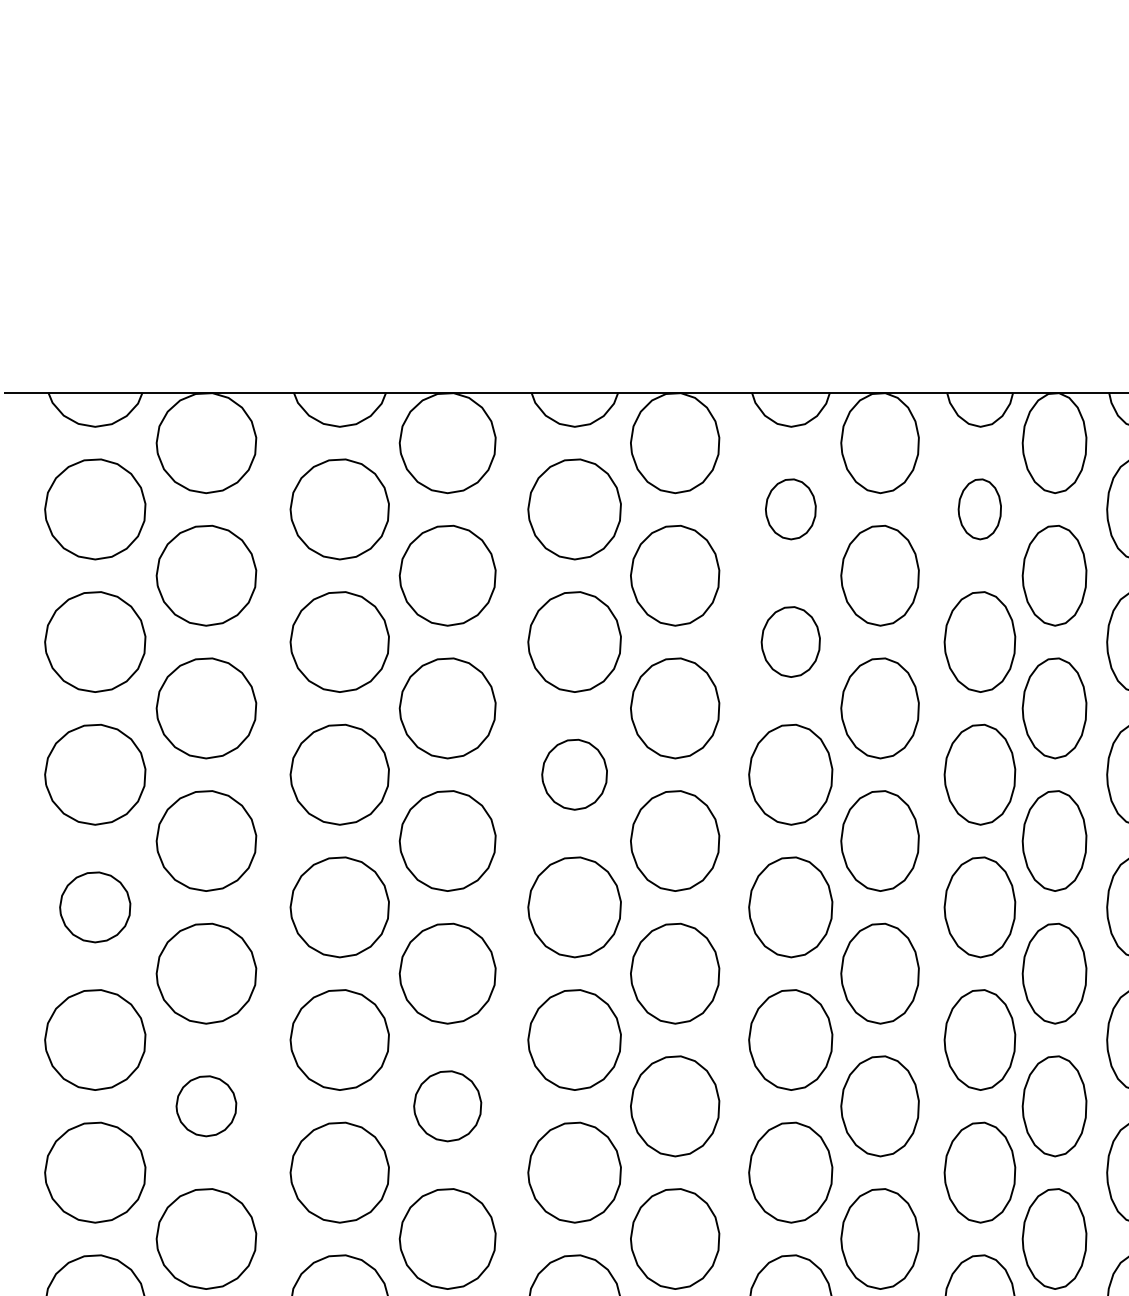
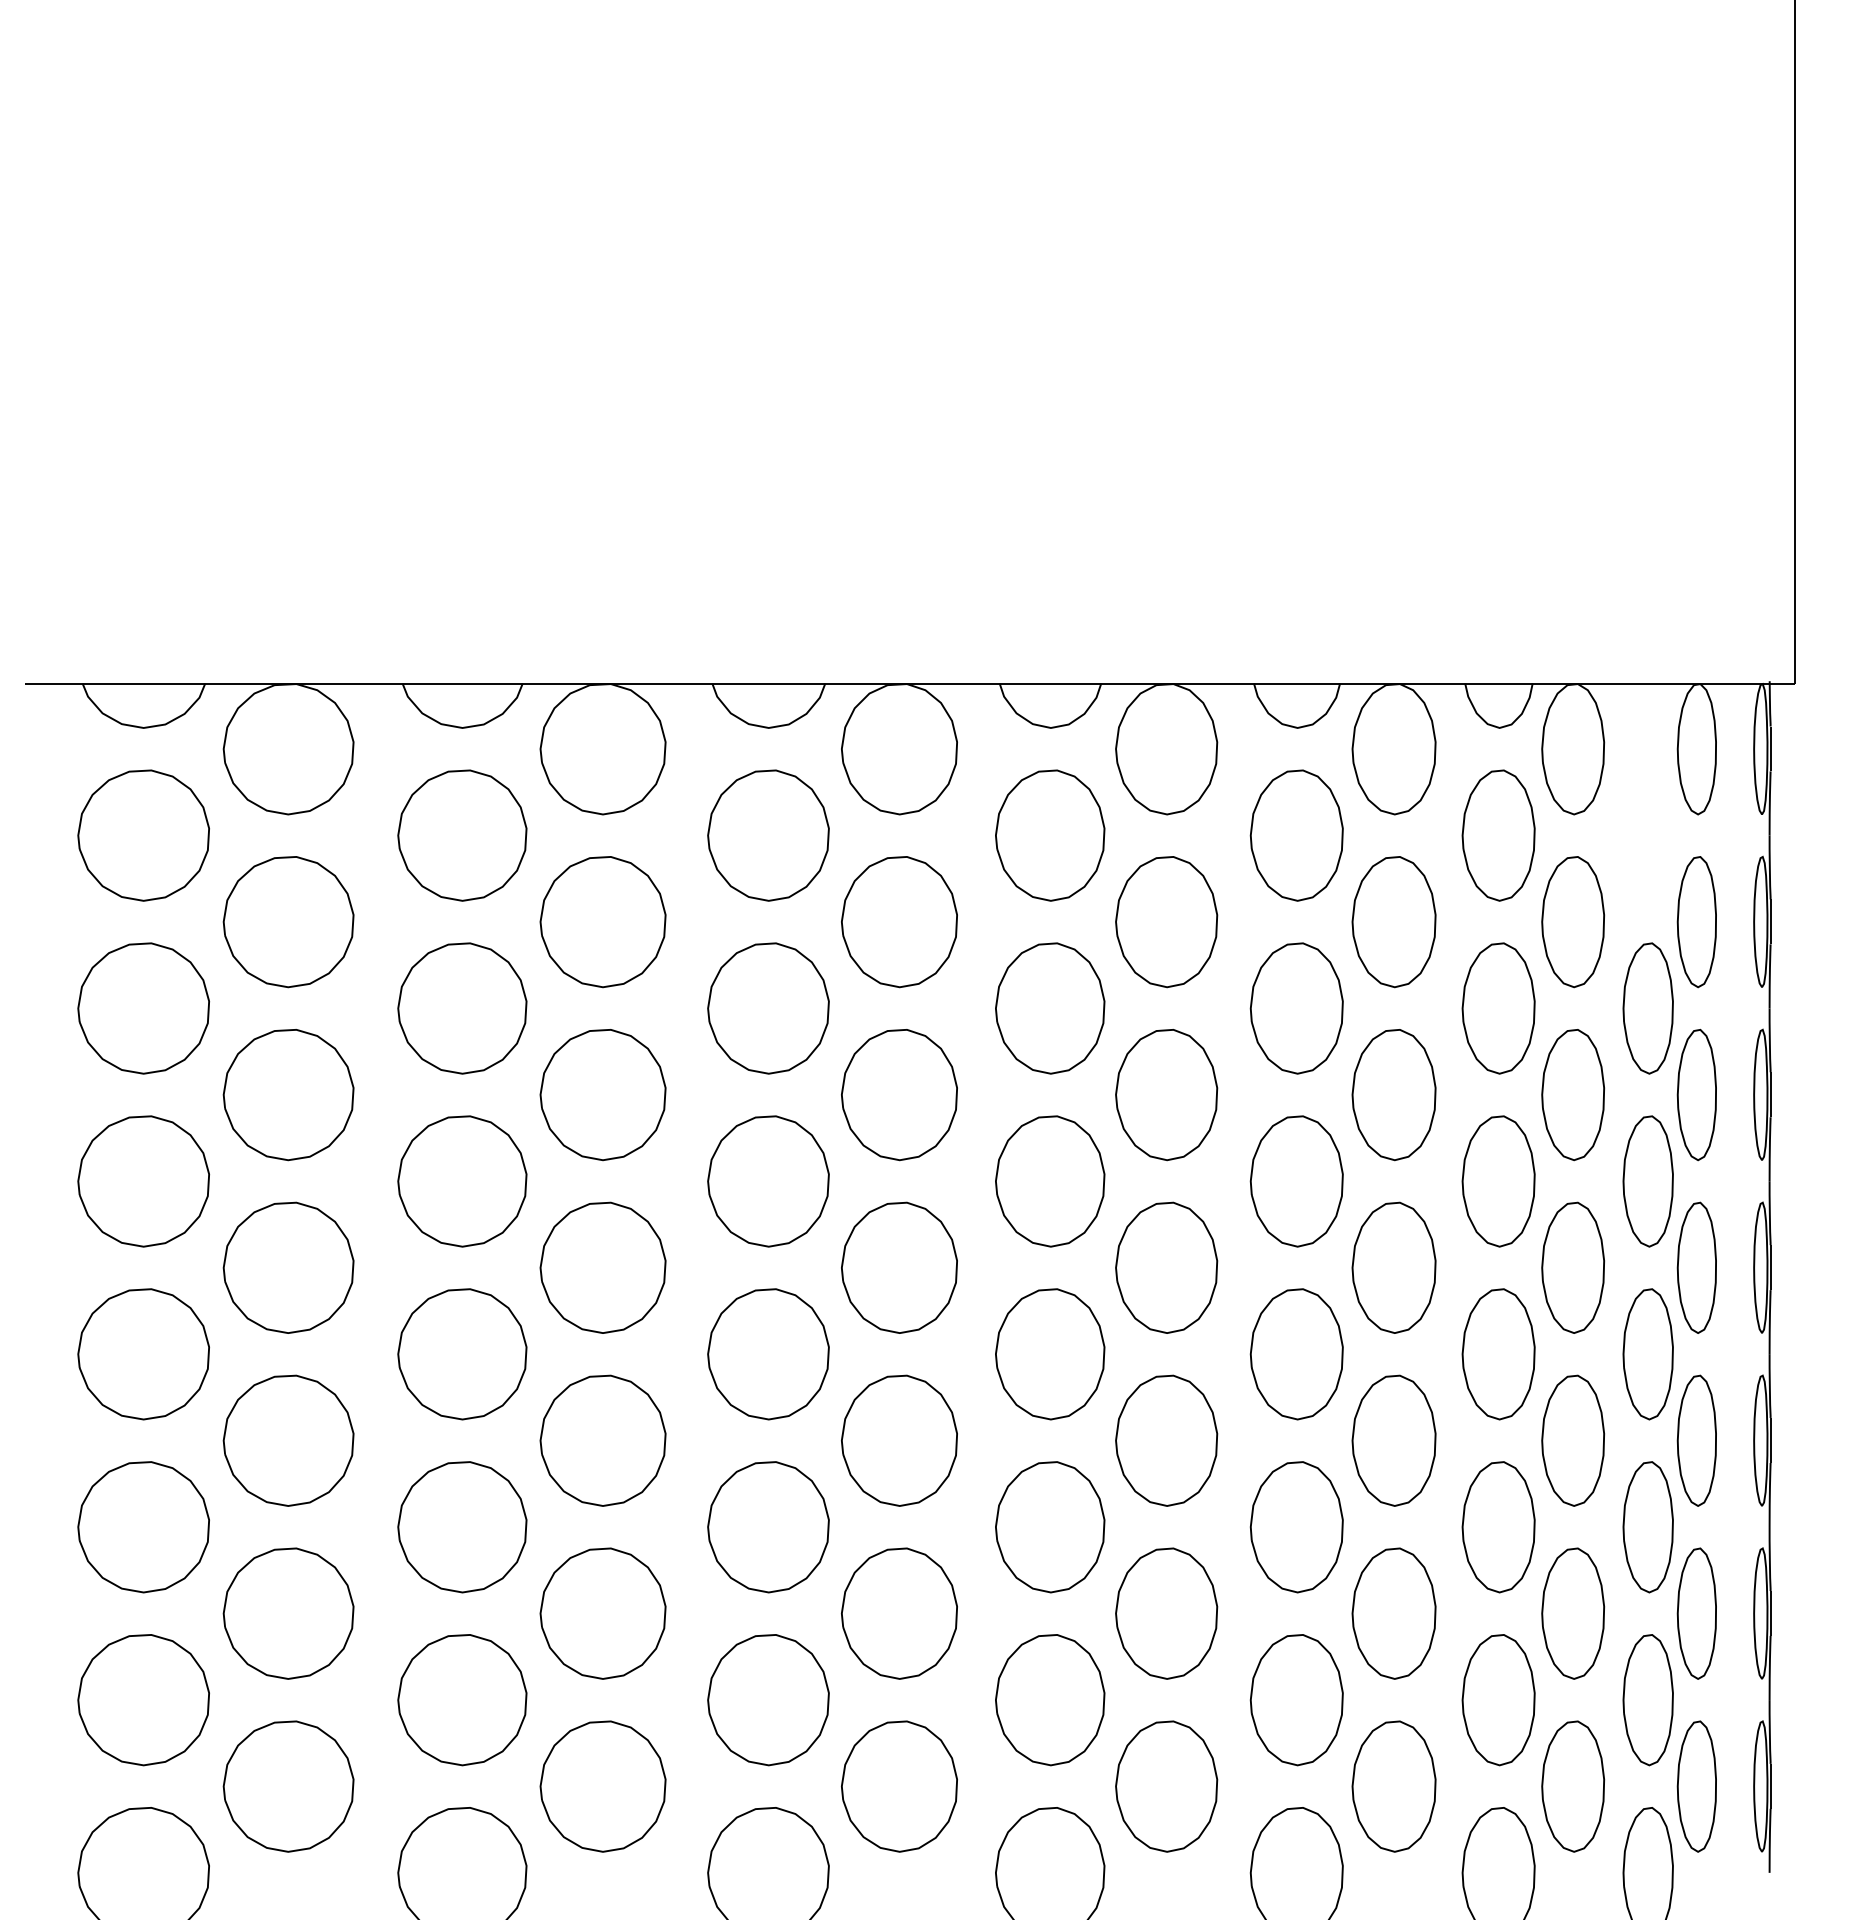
part: (790, 509) -> (1050, 835), size x1.67
part: (979, 509) -> (1296, 835), size x1.67
part: (790, 642) -> (1050, 1008), size x1.43
part: (574, 774) -> (768, 1181), size x1.43
part: (95, 907) -> (143, 1354), size x1.43
part: (206, 1106) -> (288, 1613), size x1.67
part: (447, 1106) -> (602, 1613), size x1.43

